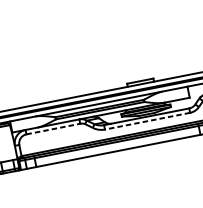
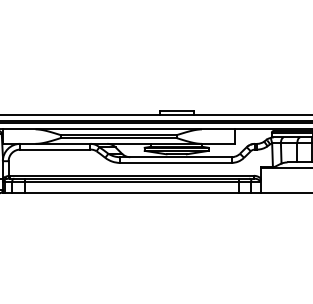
line: (147, 120) -> (175, 162), dashed -> solid
line: (53, 128) -> (55, 149), dashed -> solid

